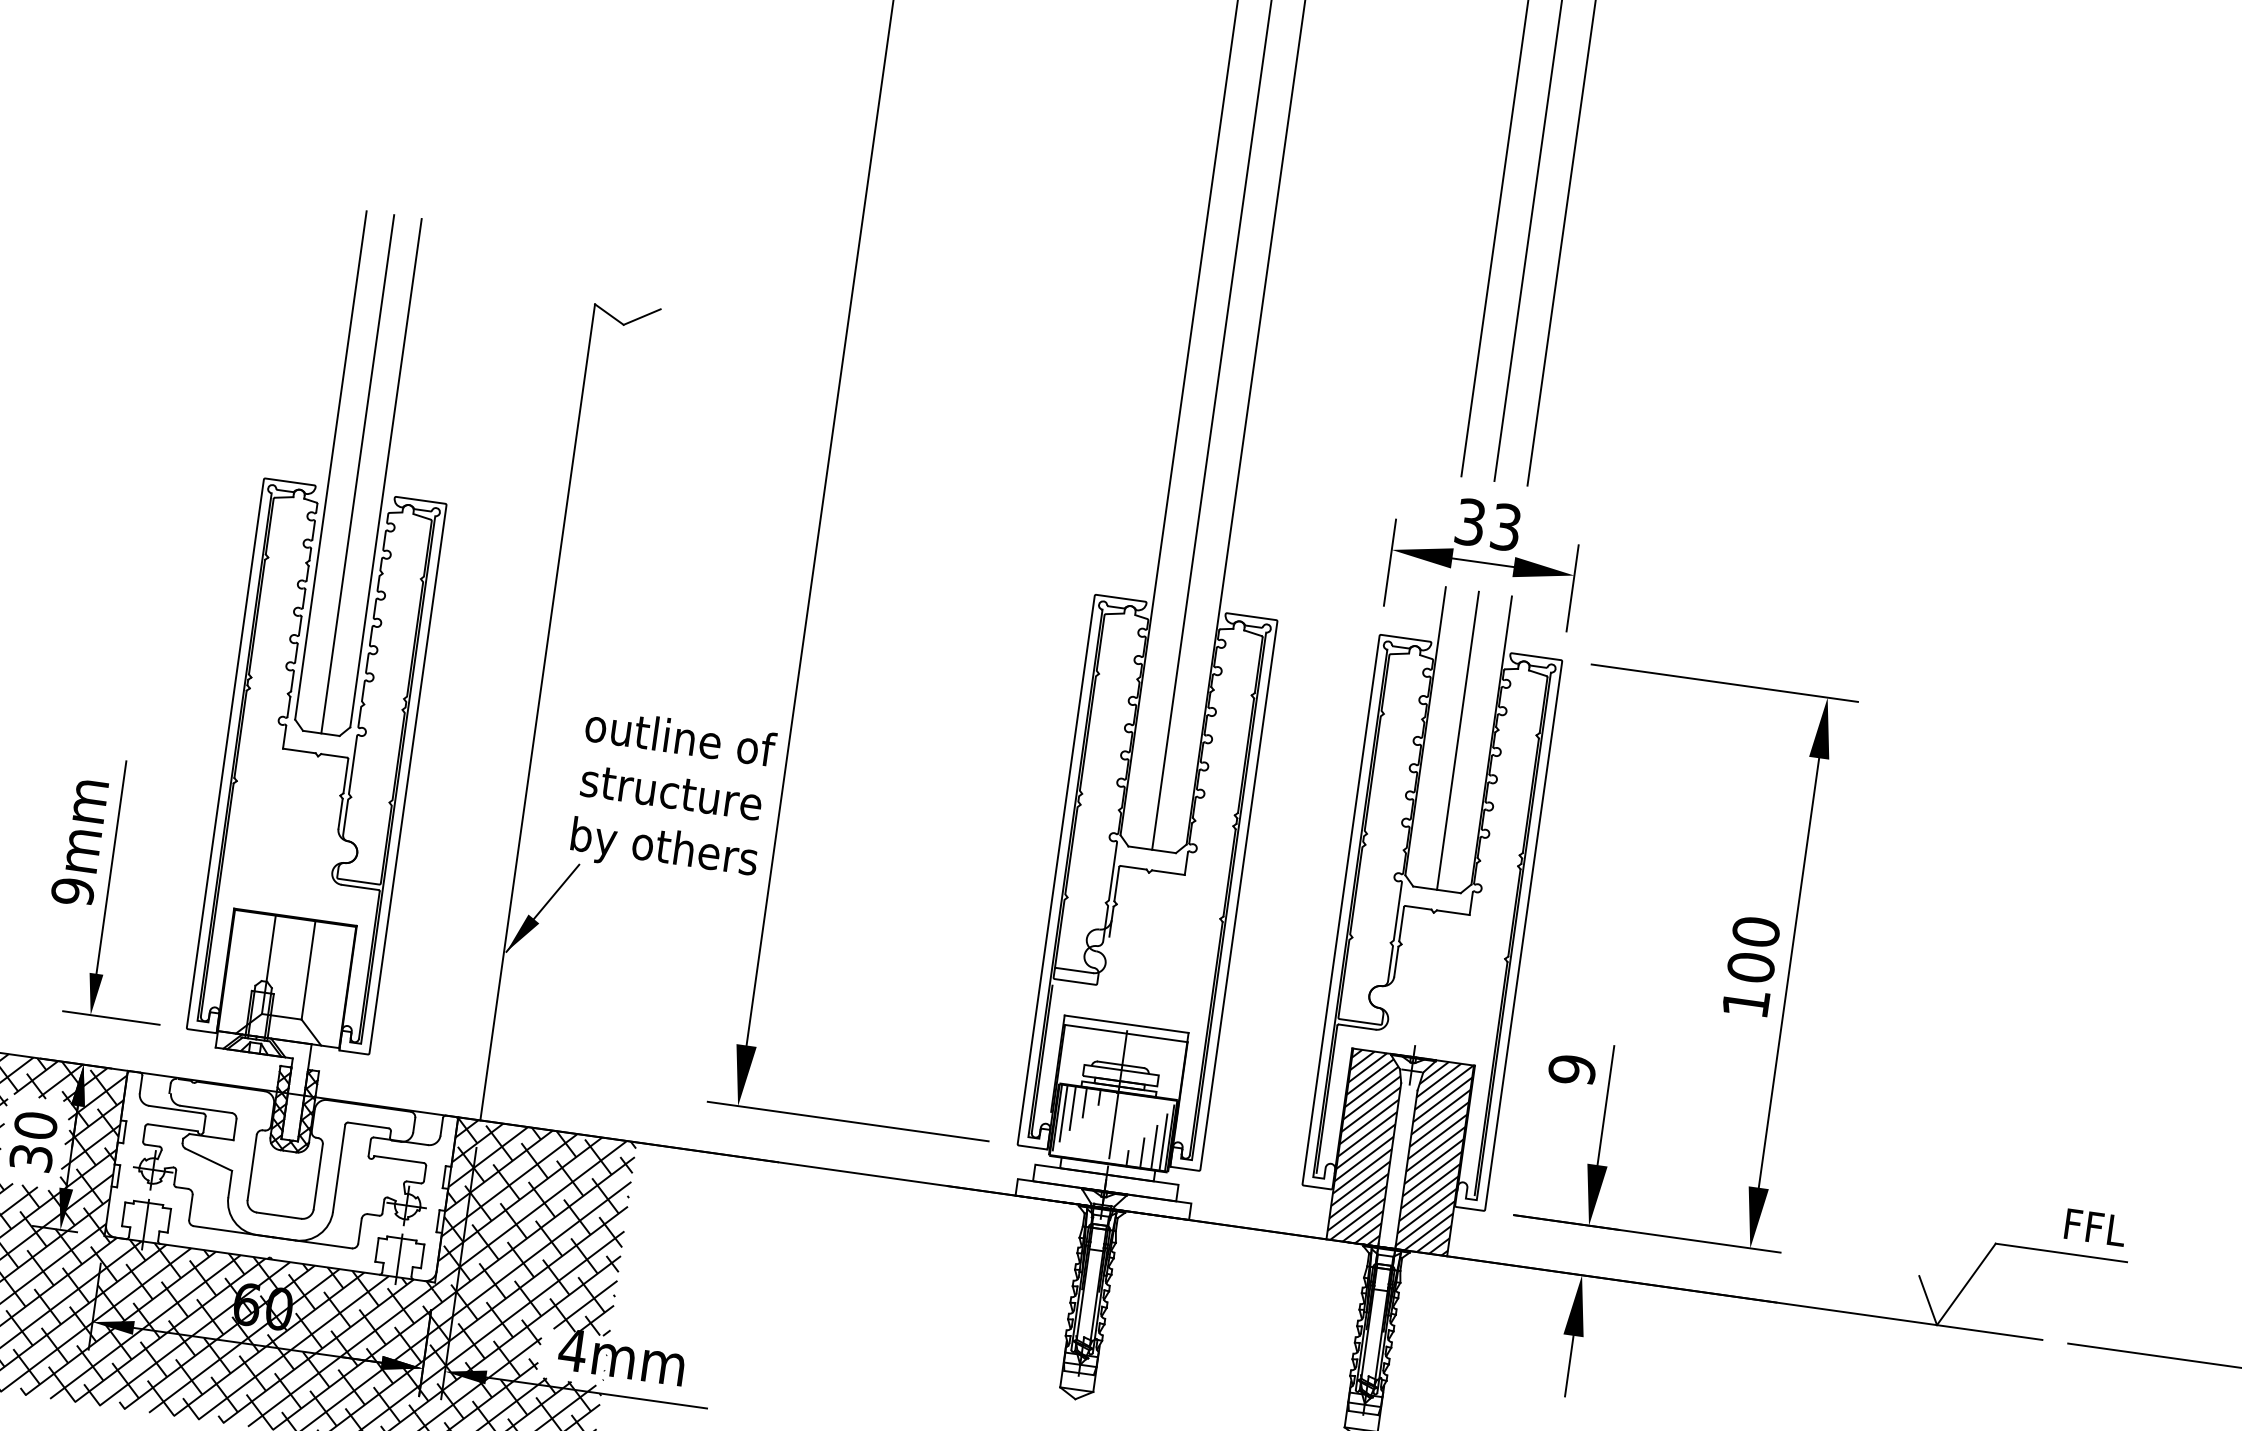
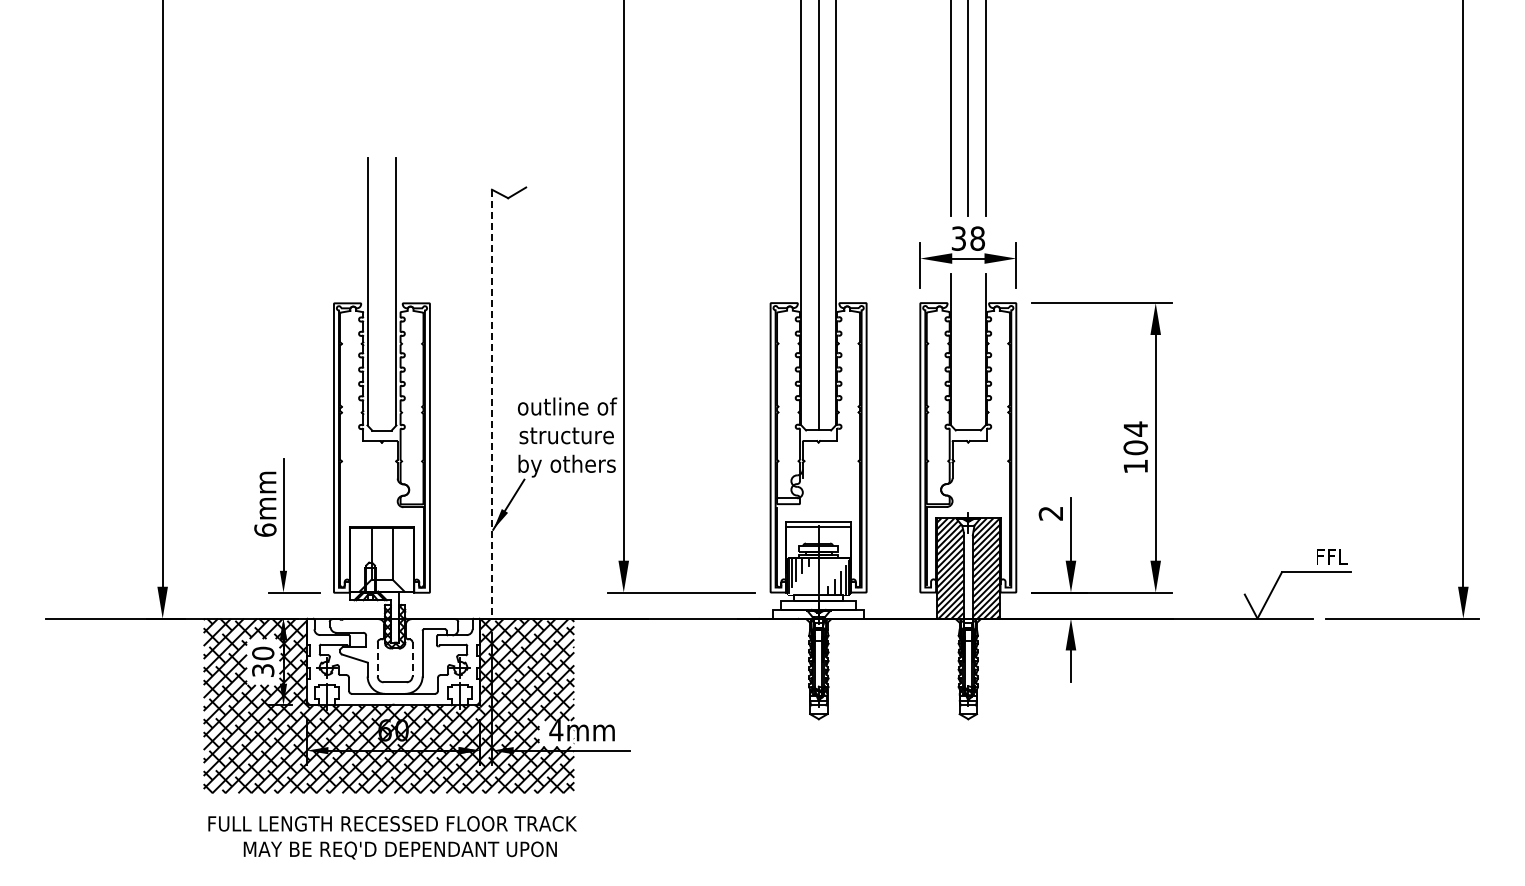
line: (356, 474) -> (381, 294), removed
text: (1505, 527) -> (977, 238), 33 -> 38
line: (536, 712) -> (491, 404), solid -> dashed
line: (1458, 739) -> (968, 351), removed
text: (73, 890) -> (265, 529), 9mm -> 6mm
text: (1755, 930) -> (1135, 428), 100 -> 104
text: (1571, 1069) -> (1050, 513), 9 -> 2
line: (251, 1167) -> (377, 659), solid -> dashed
line: (318, 1176) -> (412, 659), solid -> dashed

